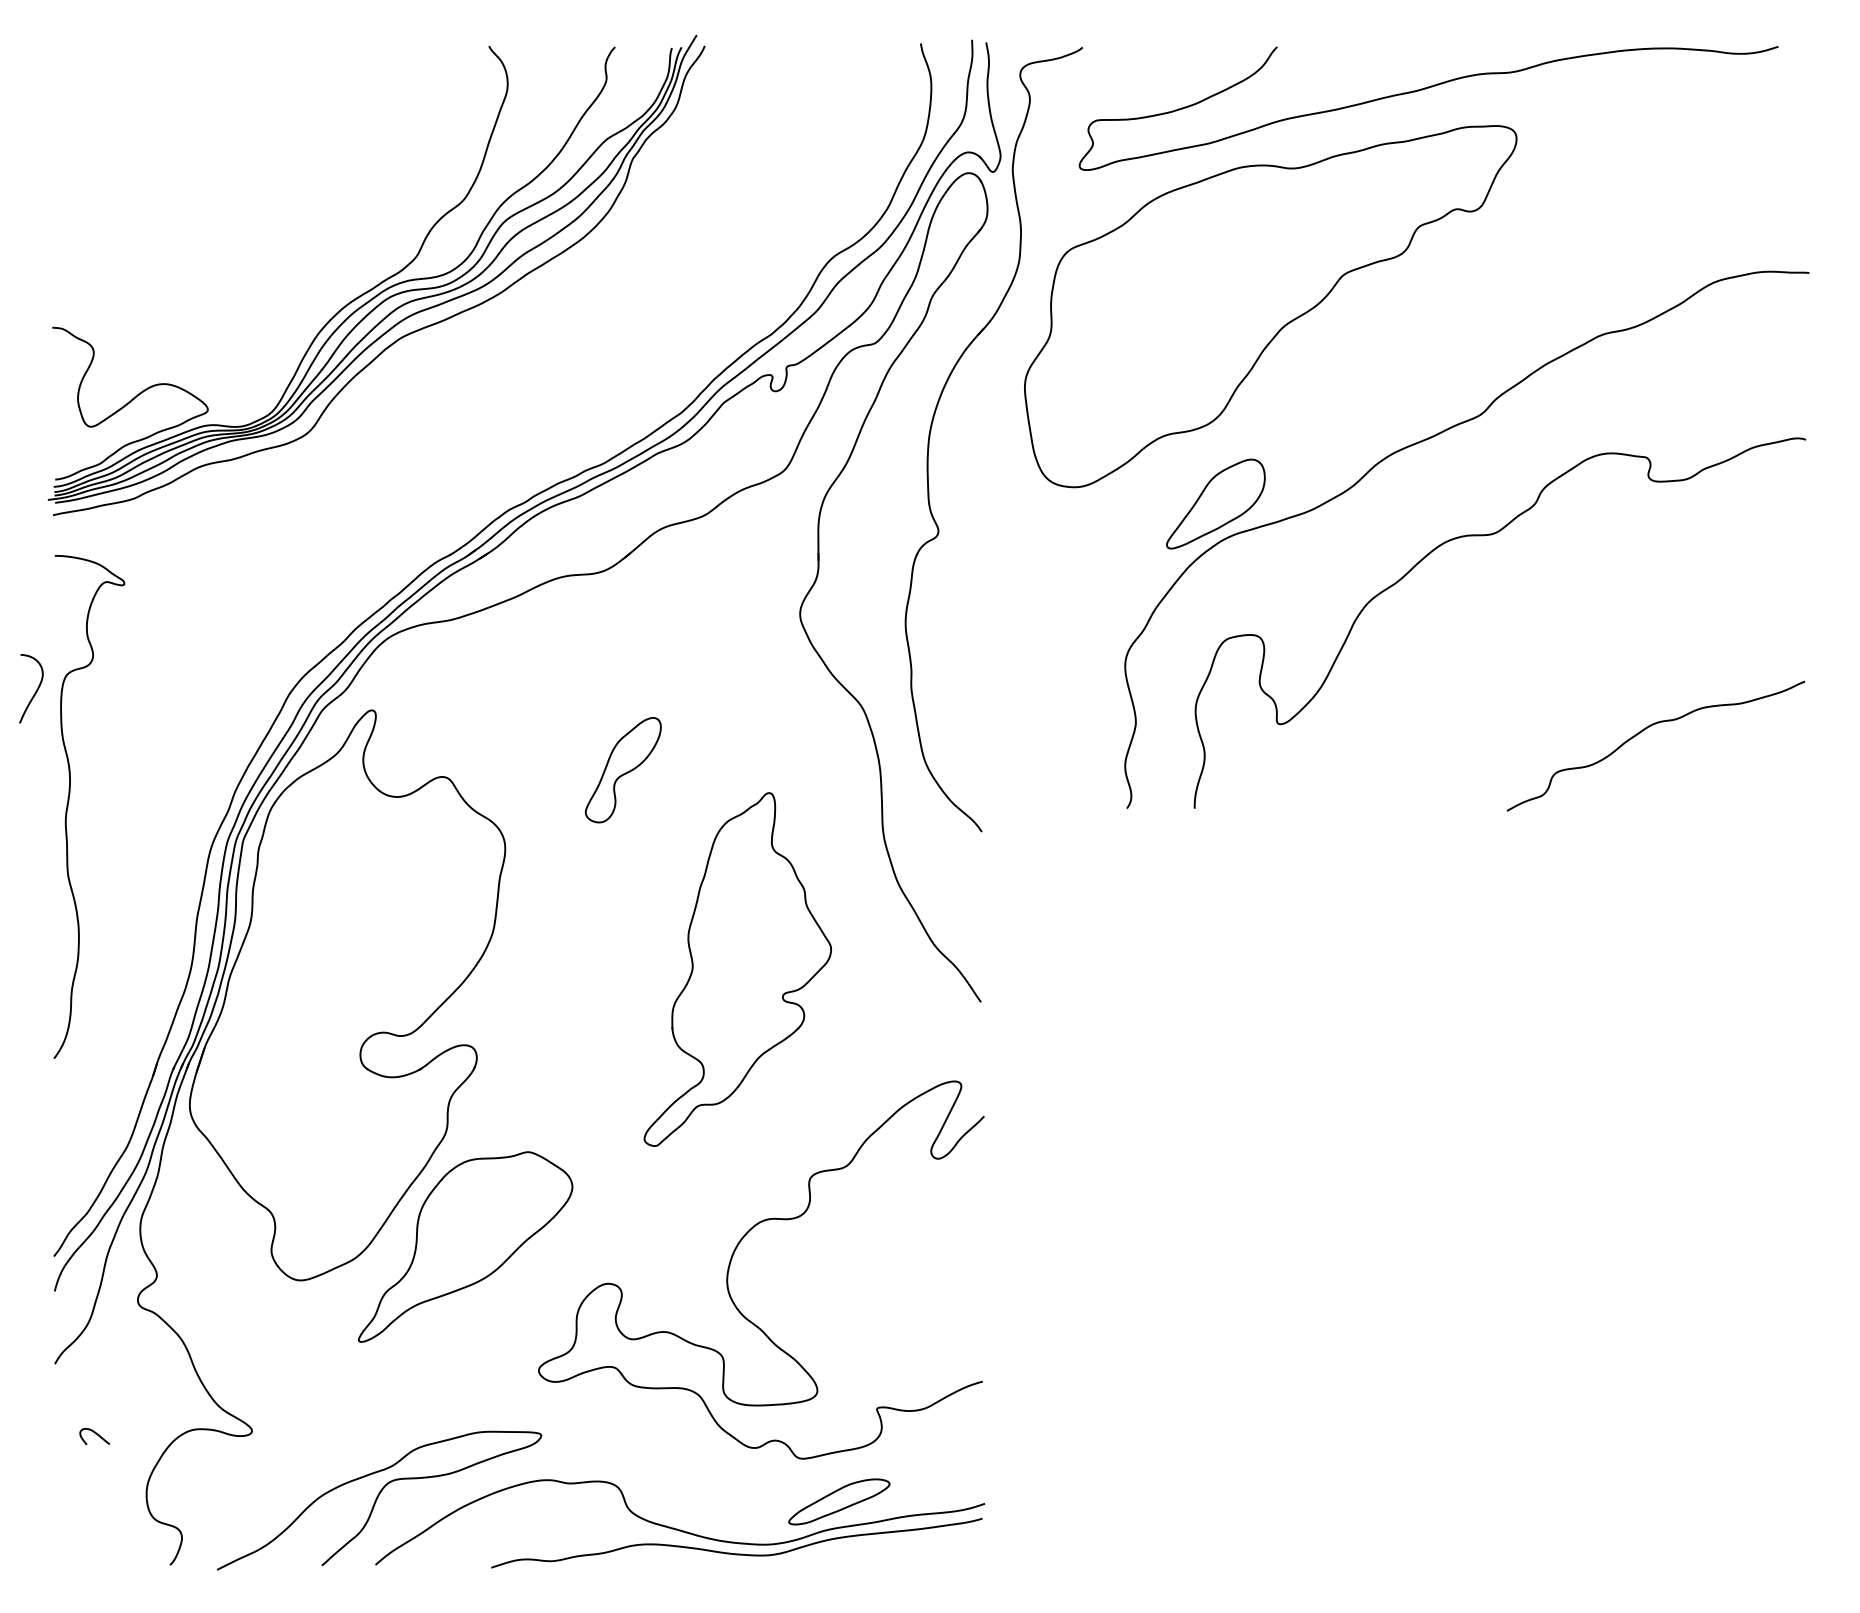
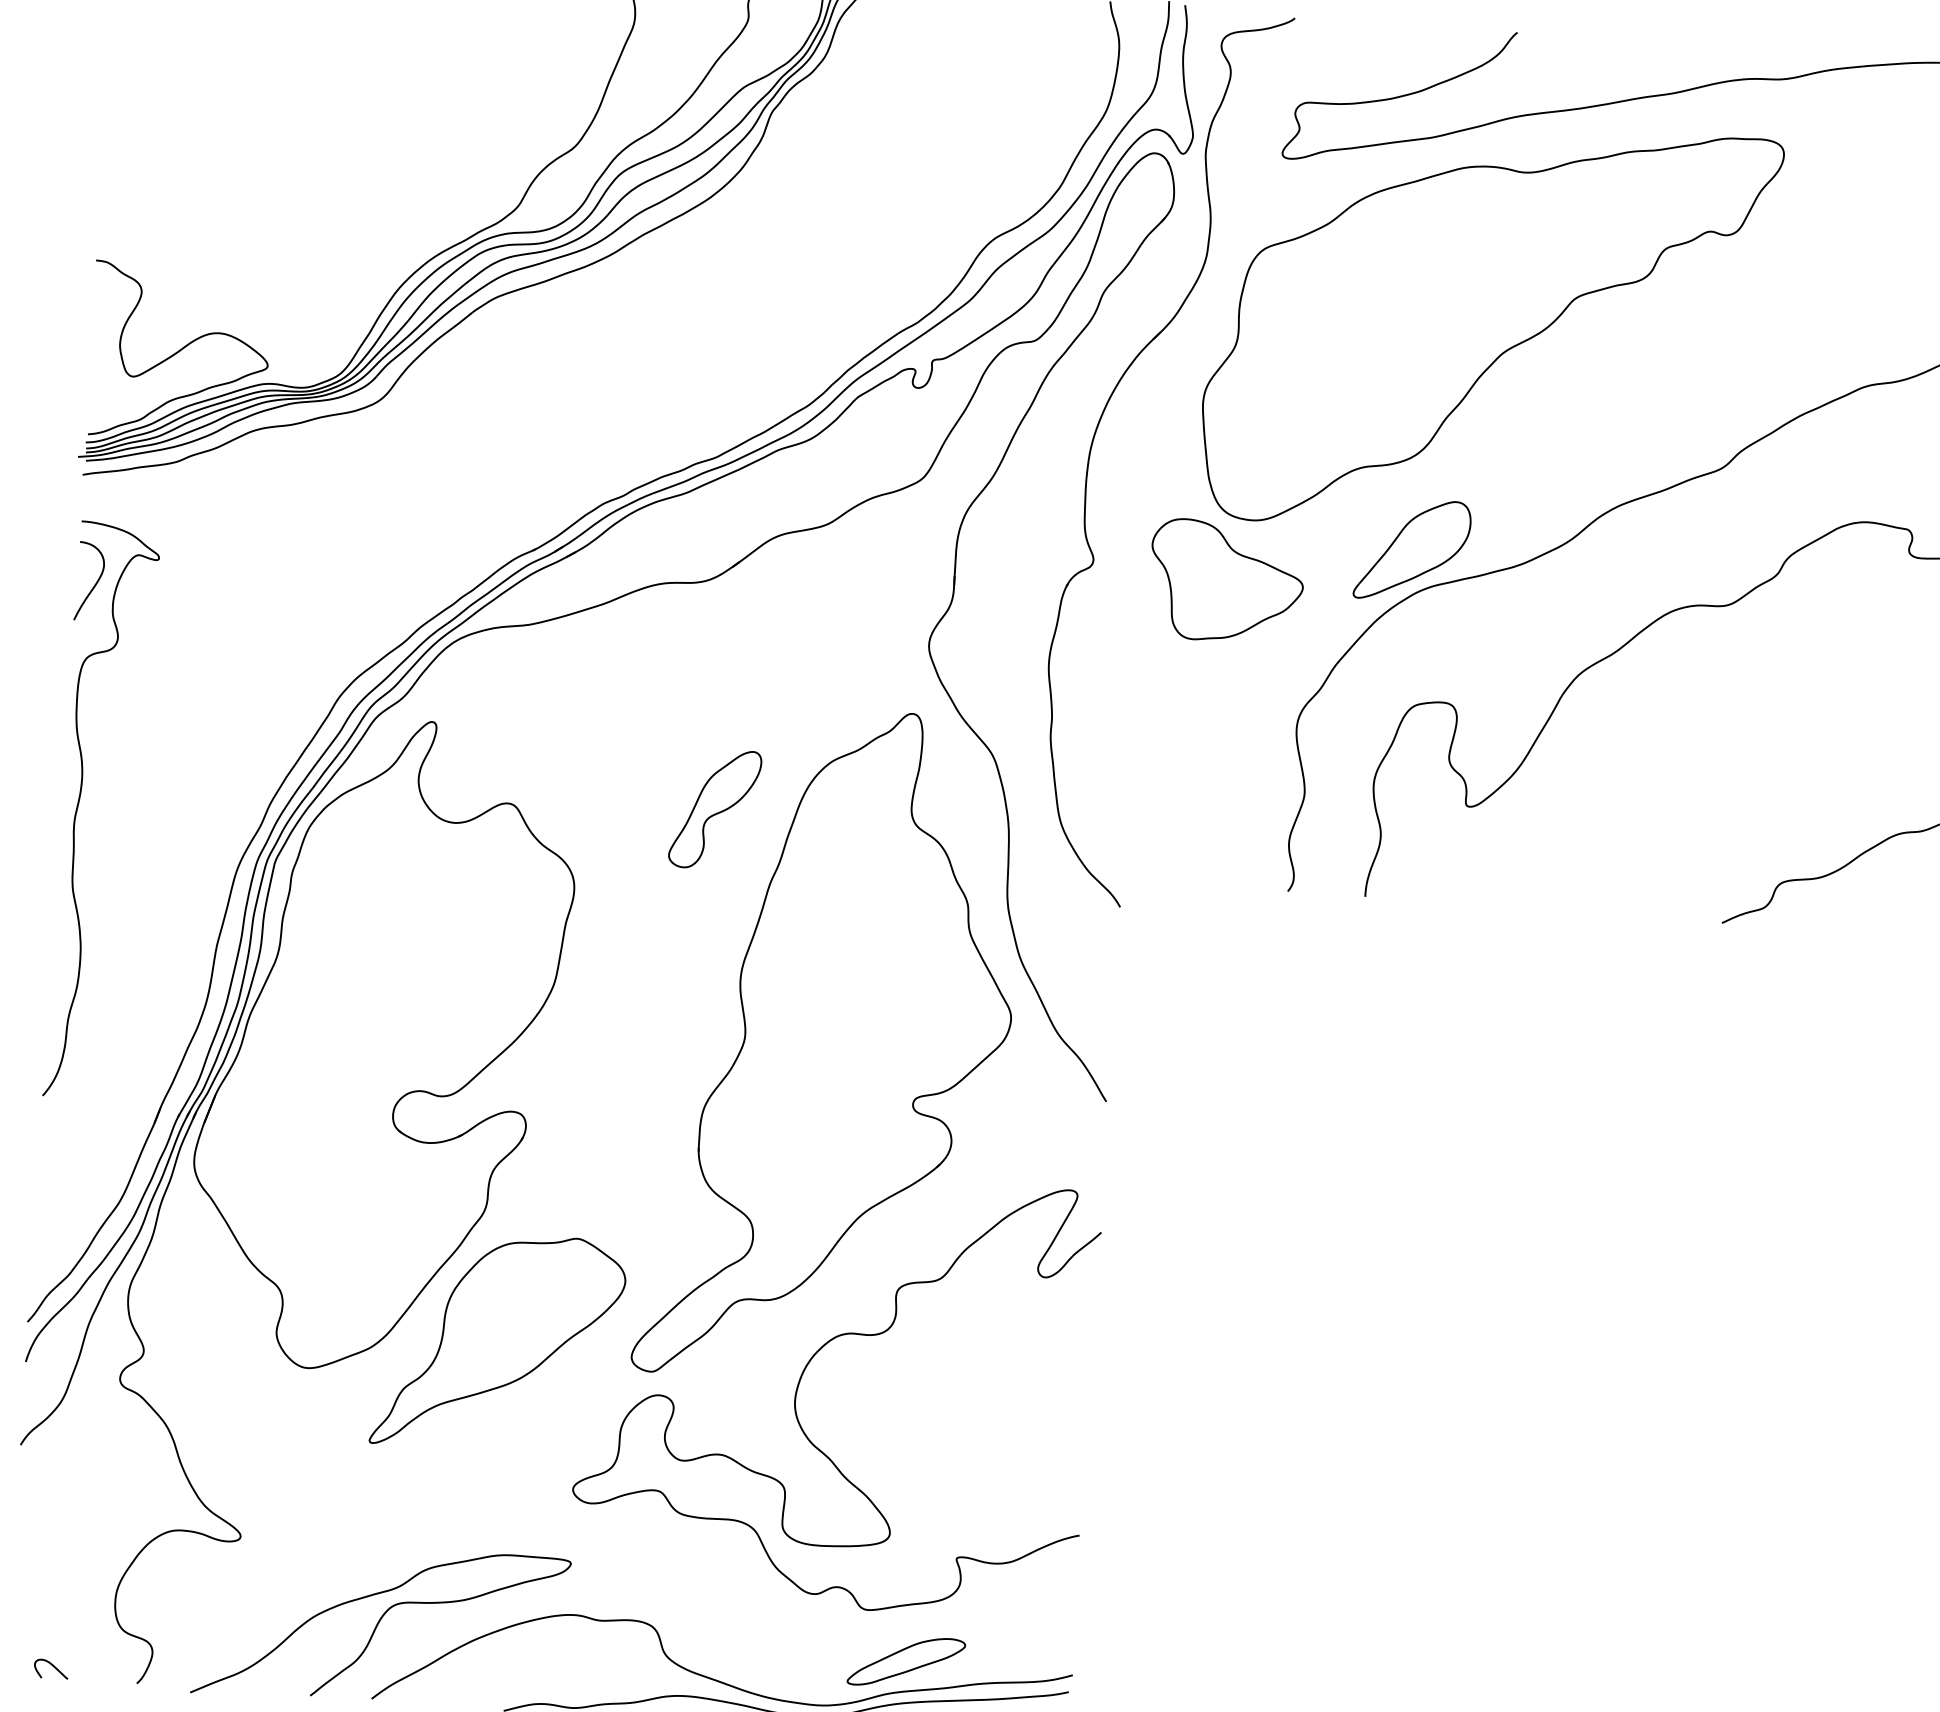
part: (1055, 542) -> (1226, 582), added
curve: (35, 691) -> (94, 584), moved
part: (737, 969) -> (830, 1045), size x1.67
curve: (95, 1434) -> (52, 1666), moved

